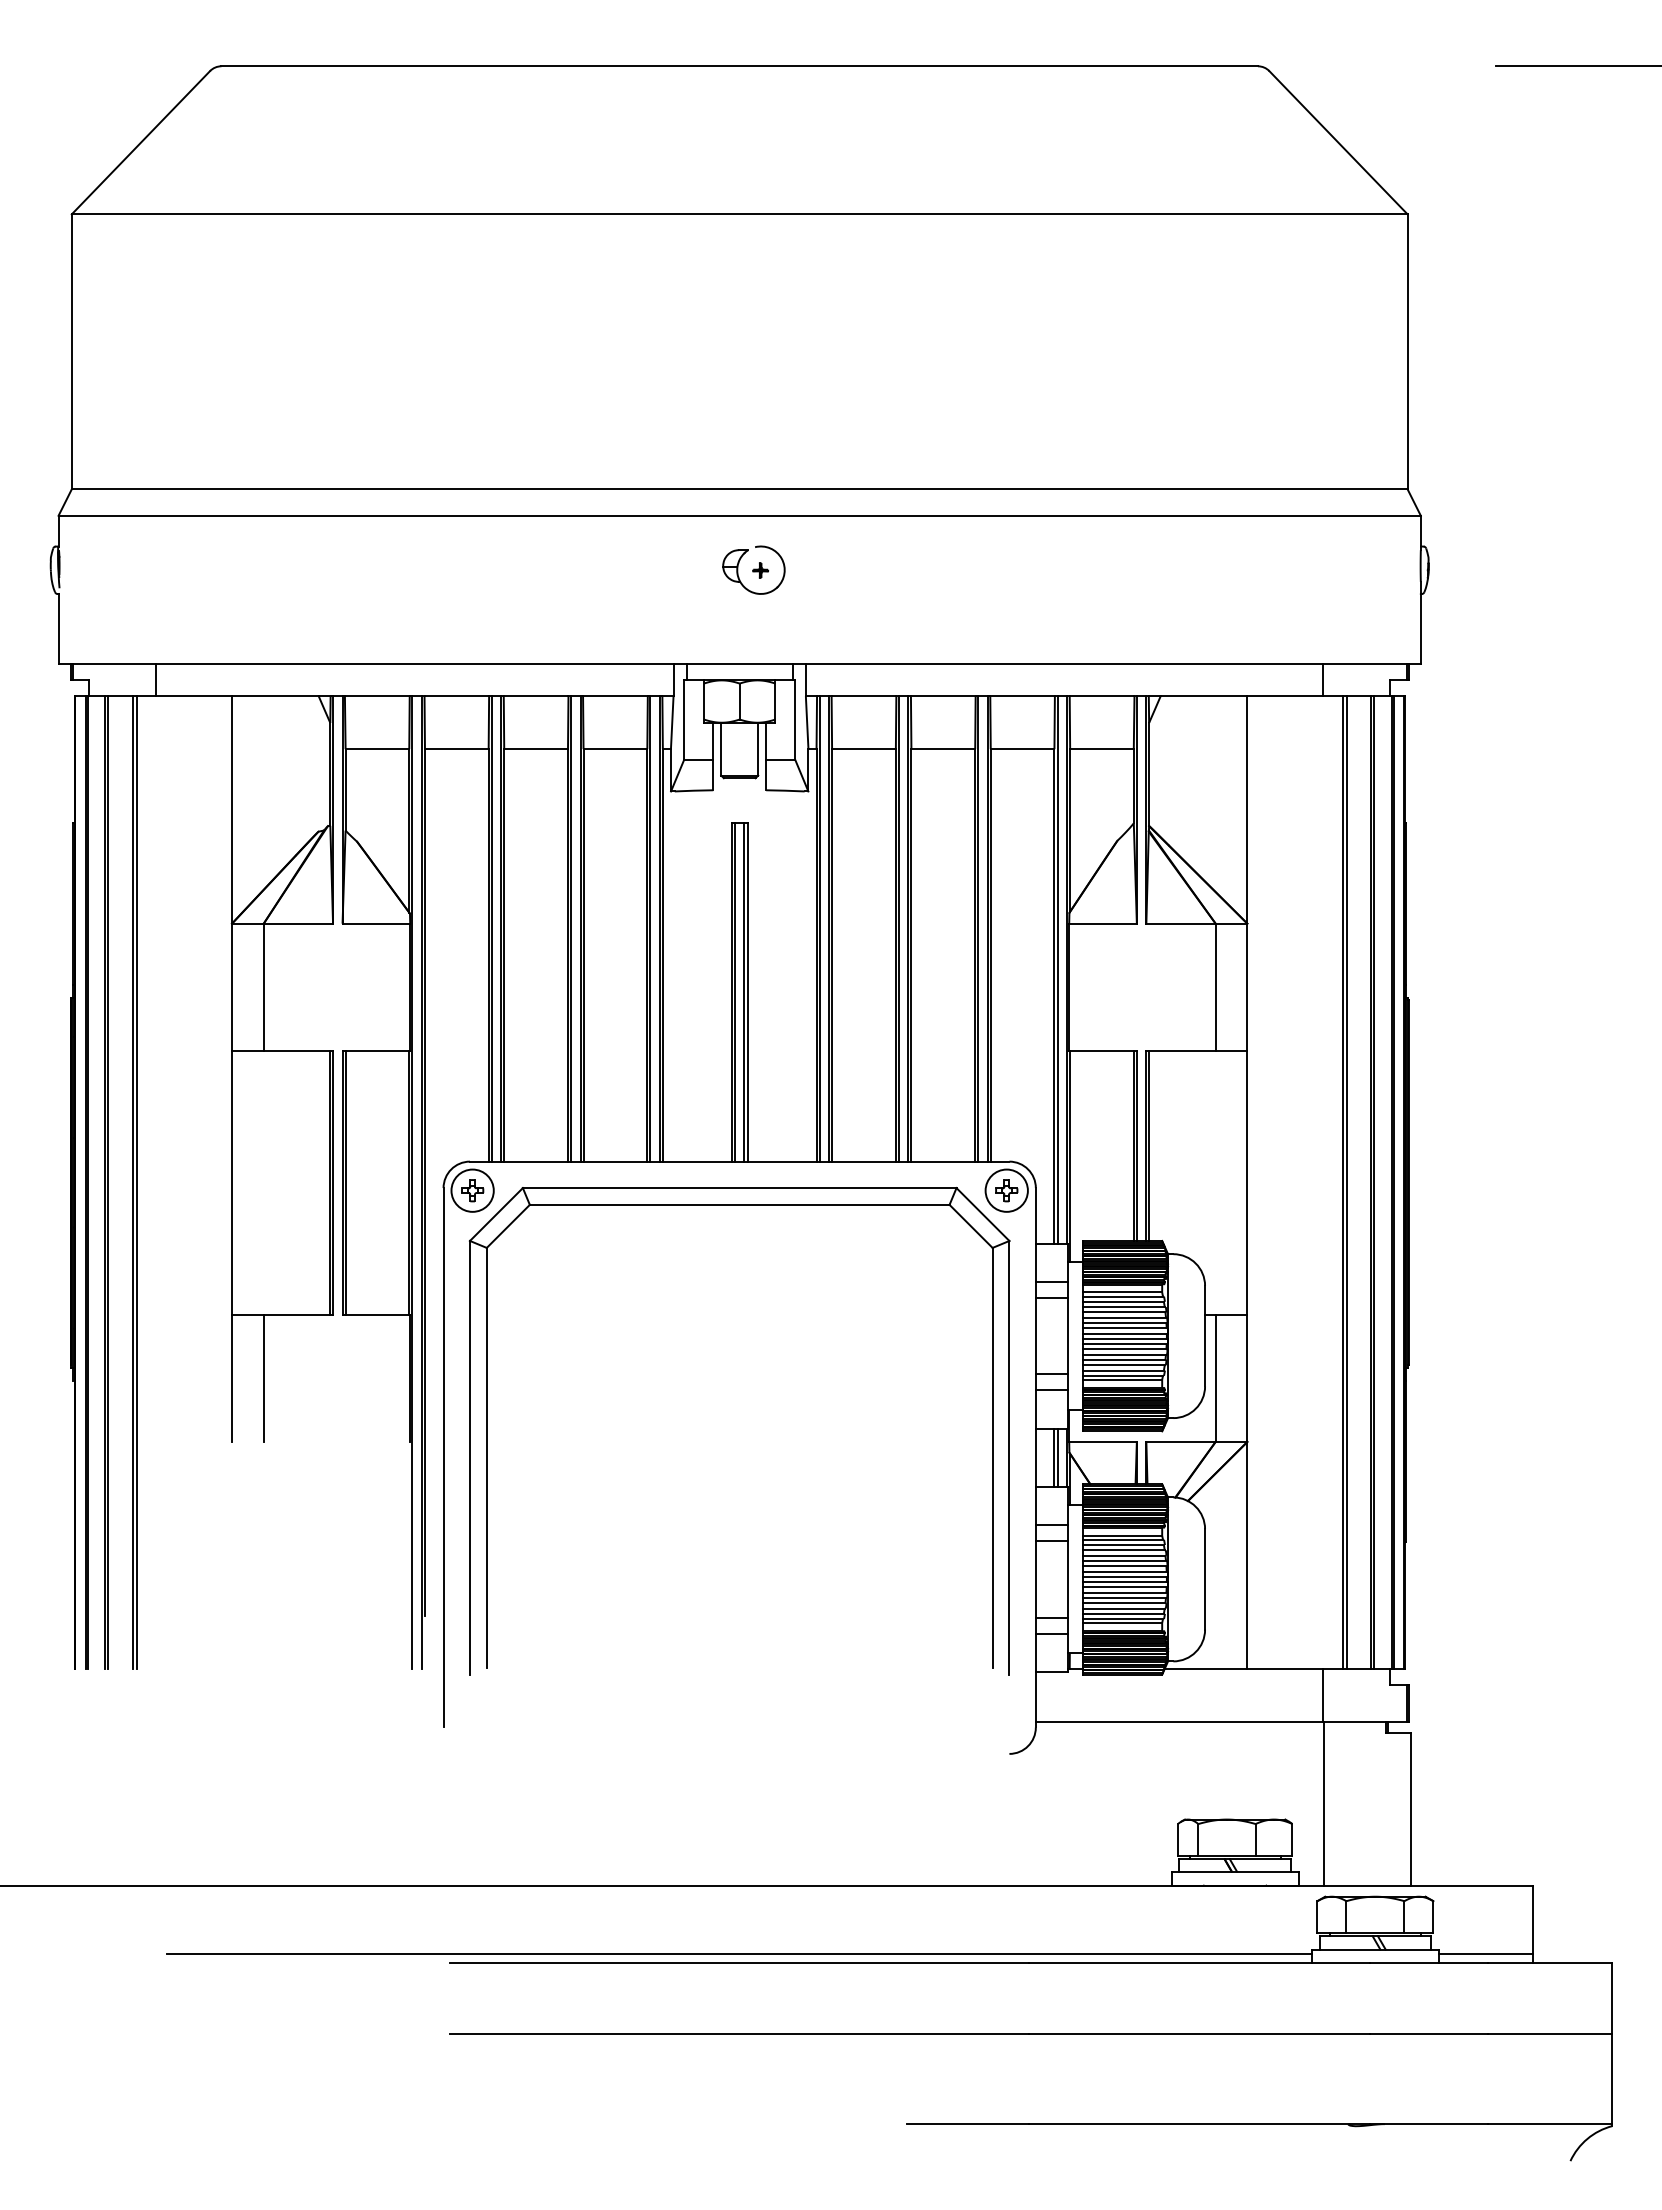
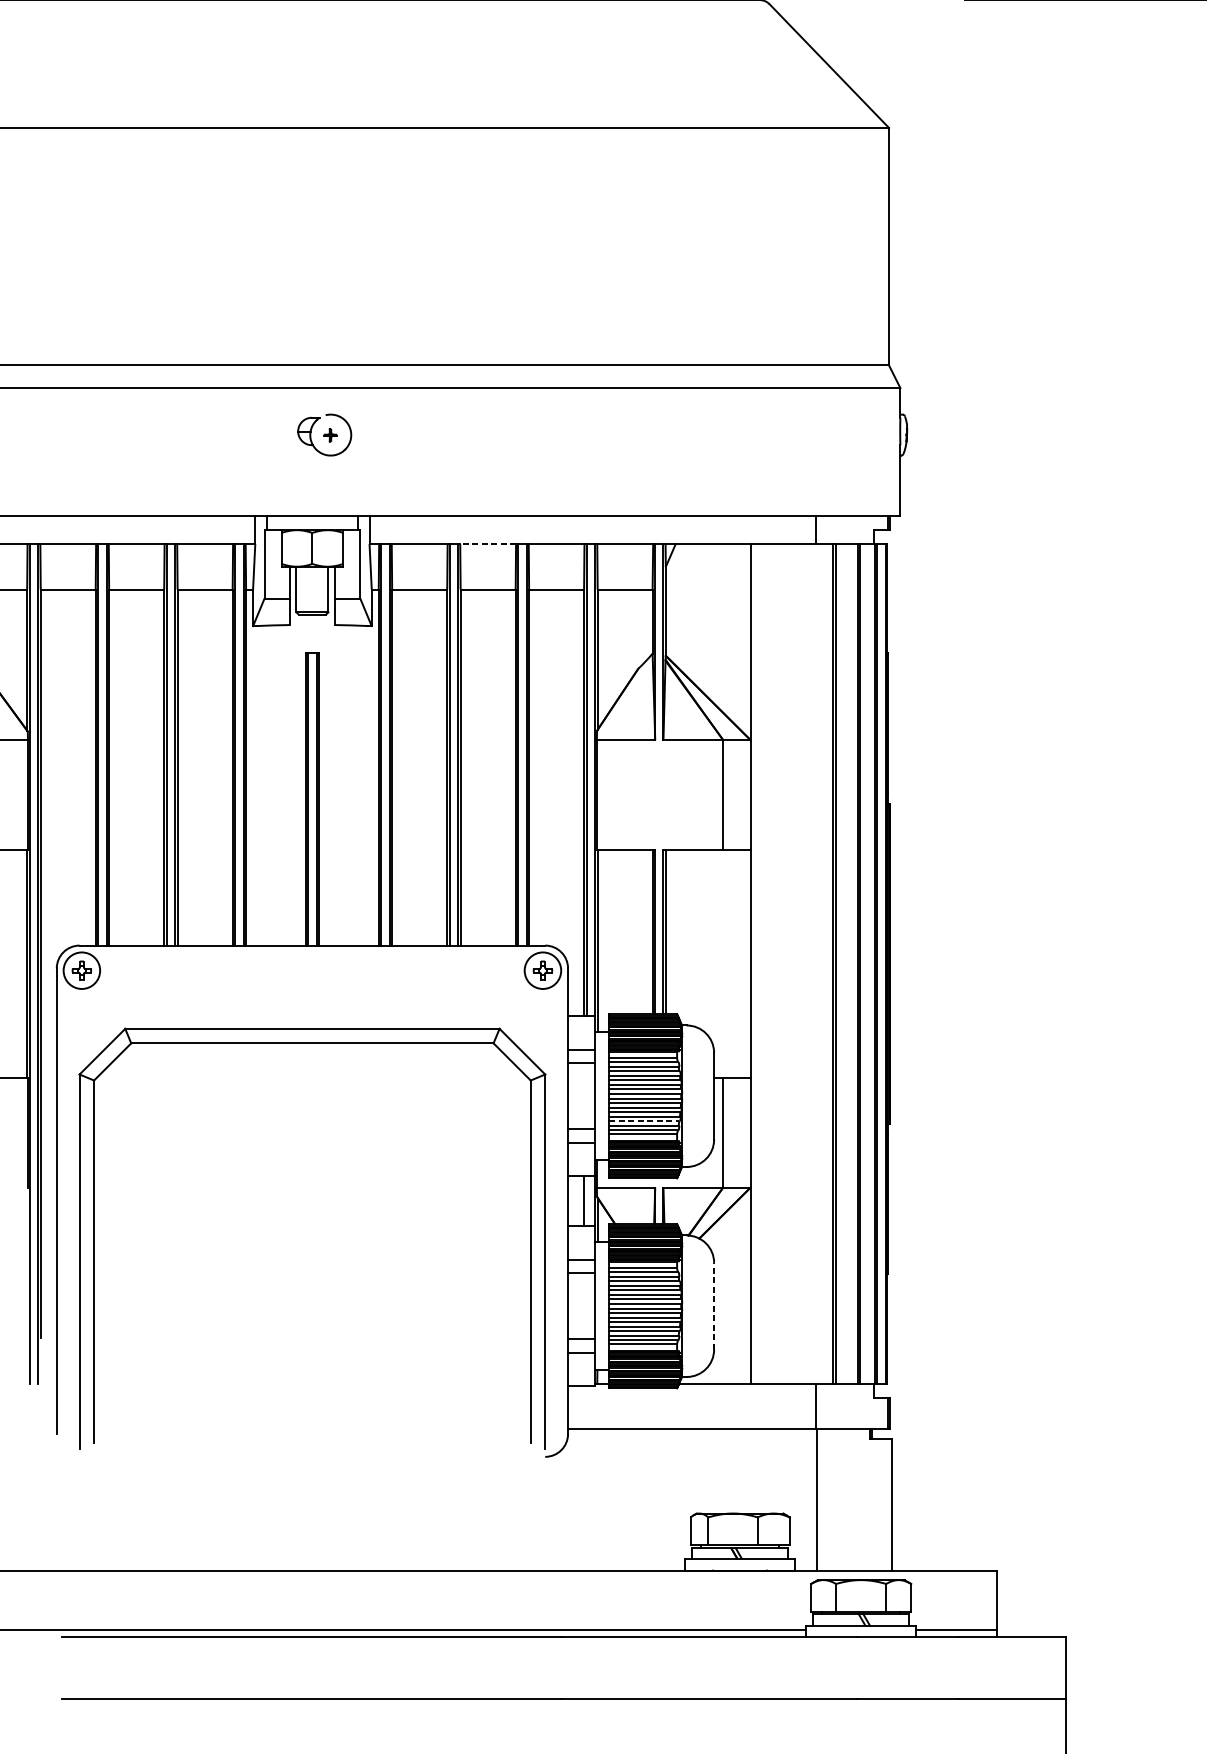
line: (942, 696) -> (487, 544), solid -> dashed
part: (739, 1205) -> (312, 1043), moved
line: (1124, 1365) -> (644, 1121), solid -> dashed
line: (1057, 1457) -> (586, 1200), removed
line: (1205, 1578) -> (714, 1305), solid -> dashed

